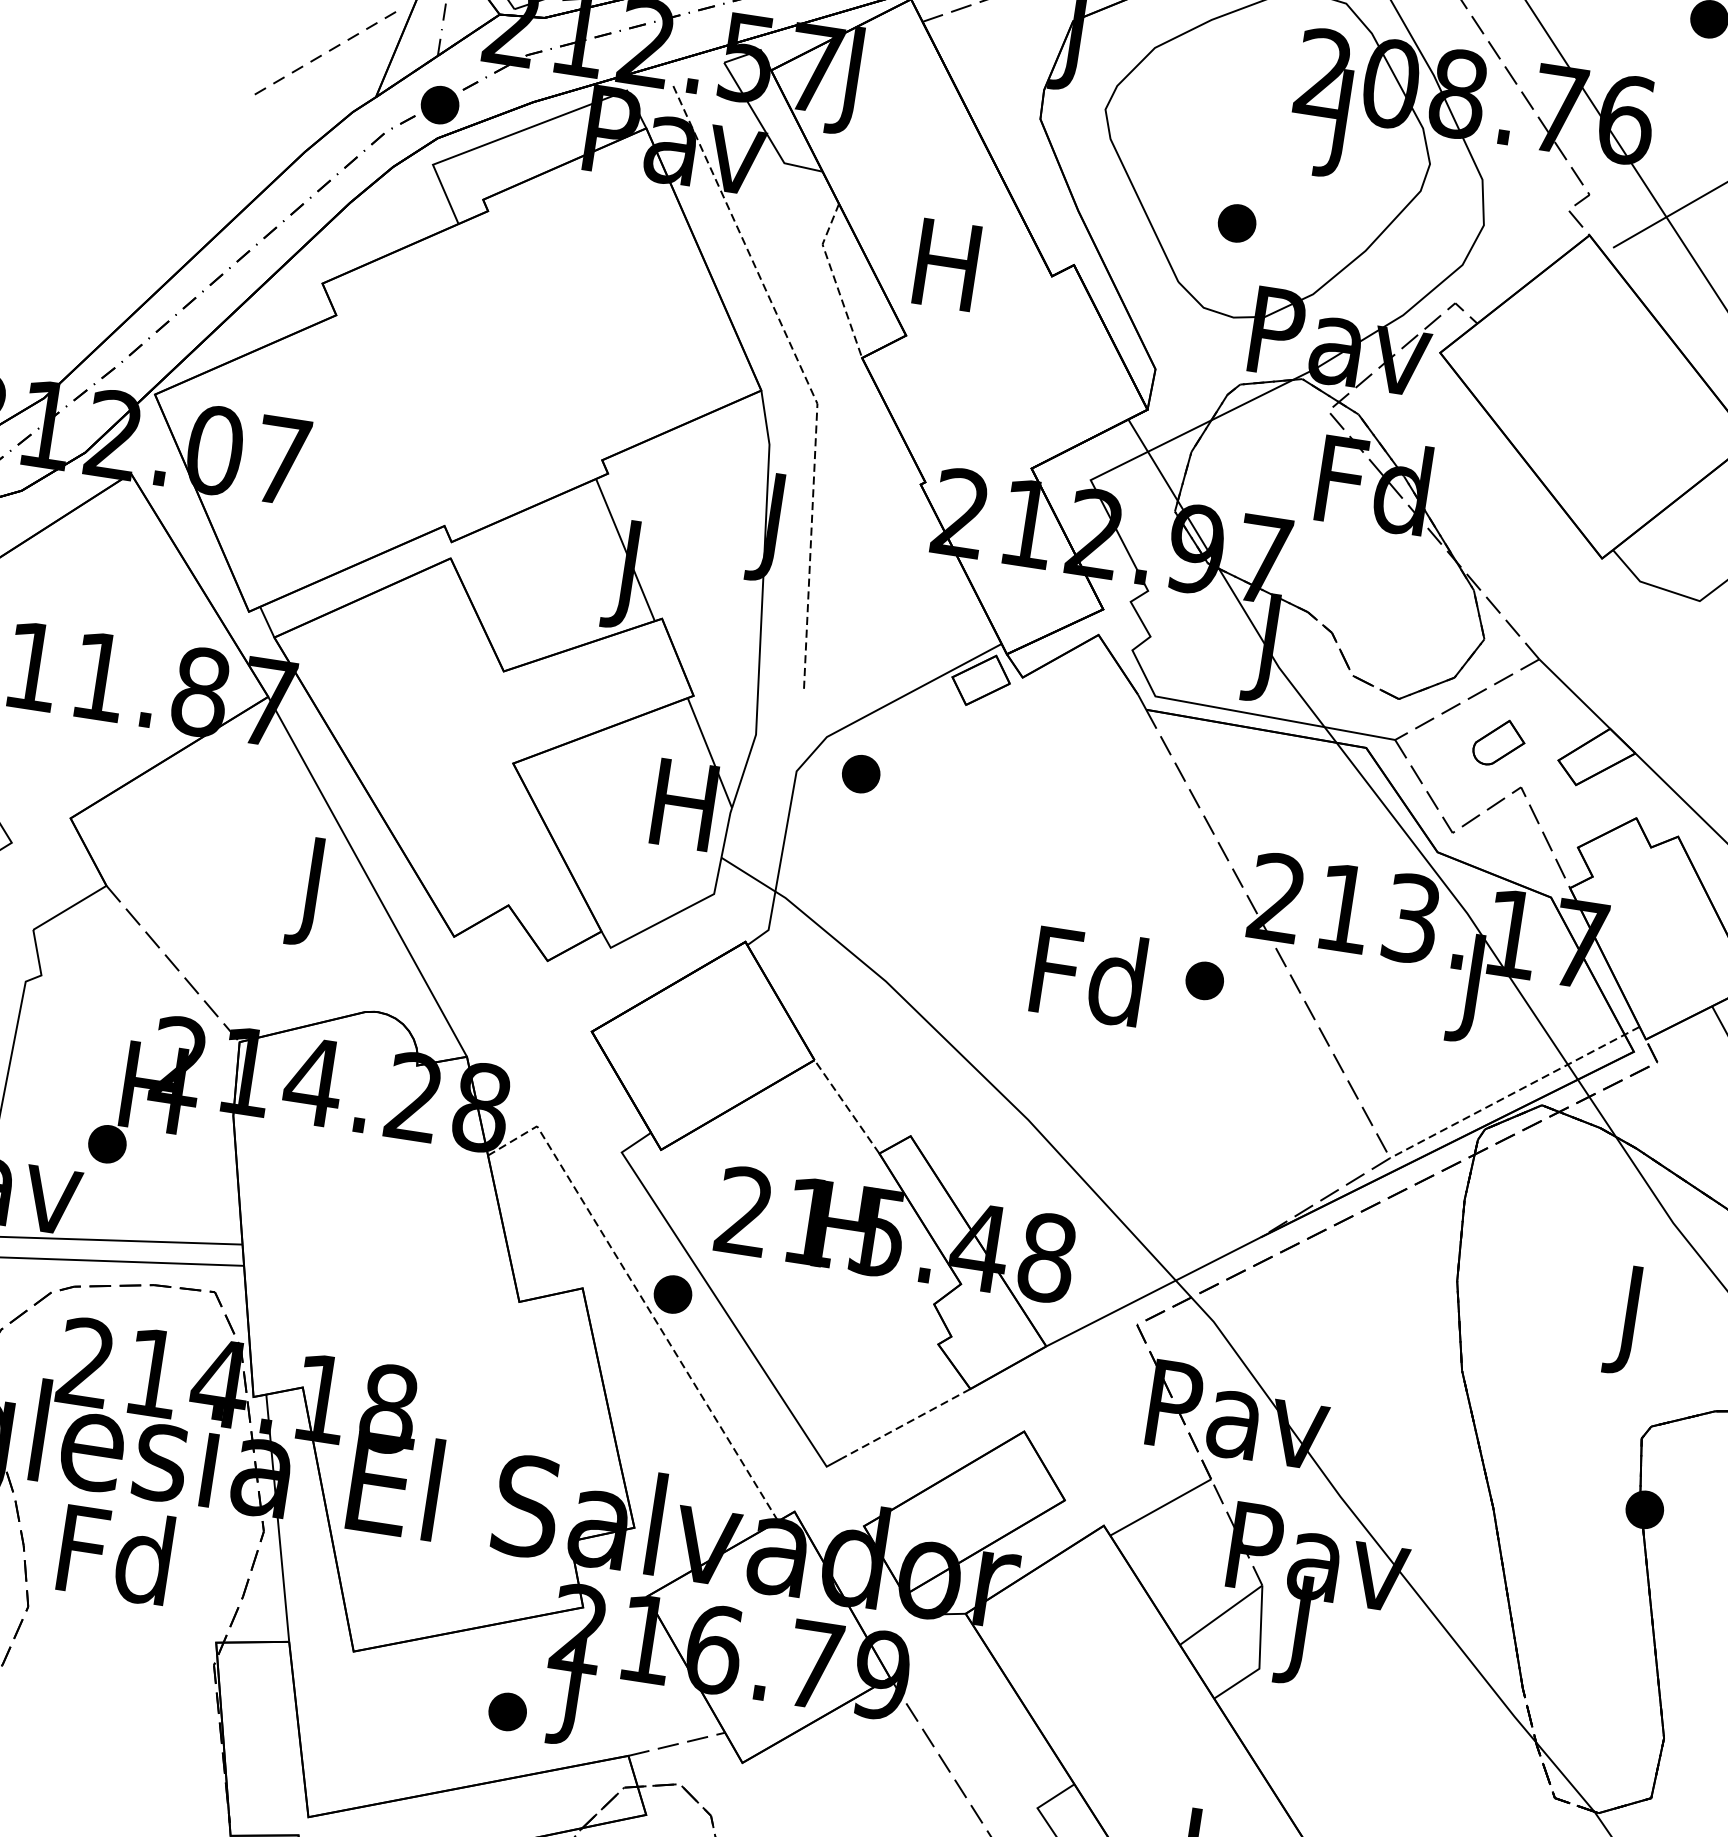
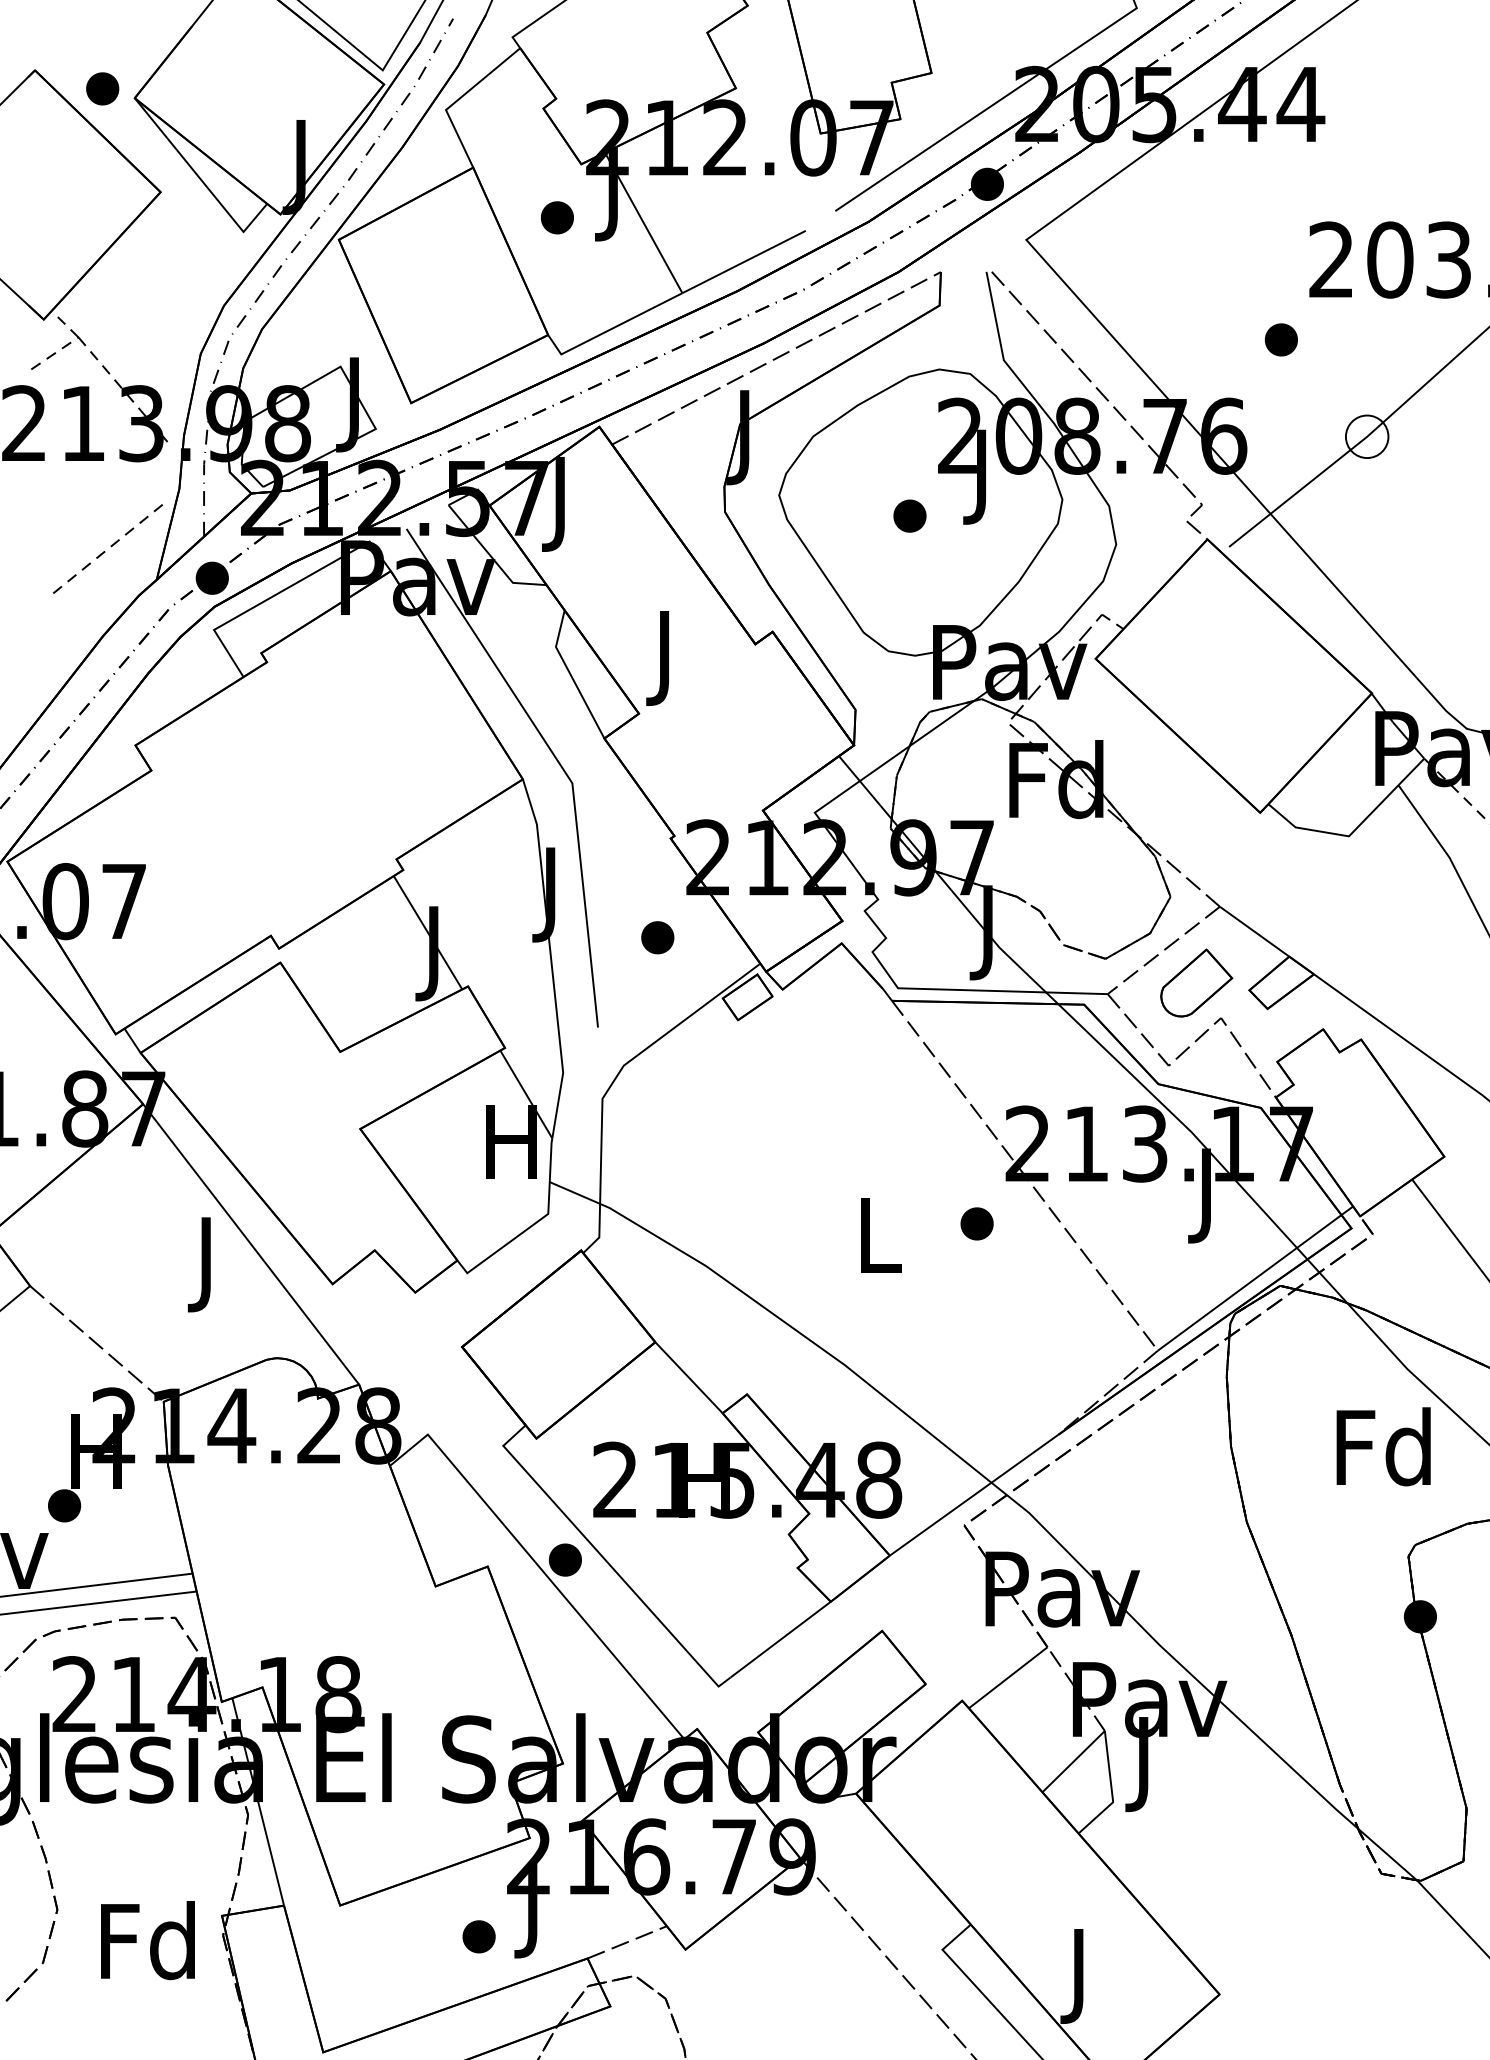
part: (1236, 222) -> (909, 515), moved
text: (945, 276) -> (664, 658), H -> J
line: (835, 281) -> (571, 676), dashed -> solid
line: (803, 373) -> (556, 759), dashed -> solid
part: (1499, 742) -> (1196, 982), size x1.67
part: (860, 773) -> (657, 937), moved
text: (1088, 975) -> (877, 1234), Fd -> L
line: (1514, 1092) -> (1255, 1278), dashed -> solid
line: (847, 1106) -> (689, 1377), dashed -> solid
line: (641, 1298) -> (539, 1567), dashed -> solid
text: (1630, 1319) -> (1383, 1456), J -> Fd
line: (906, 1423) -> (780, 1639), dashed -> solid
text: (115, 1553) -> (147, 1940), moved

